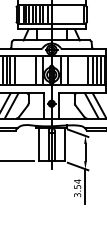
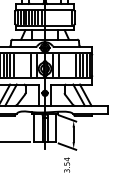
line: (85, 186) -> (73, 163), removed

